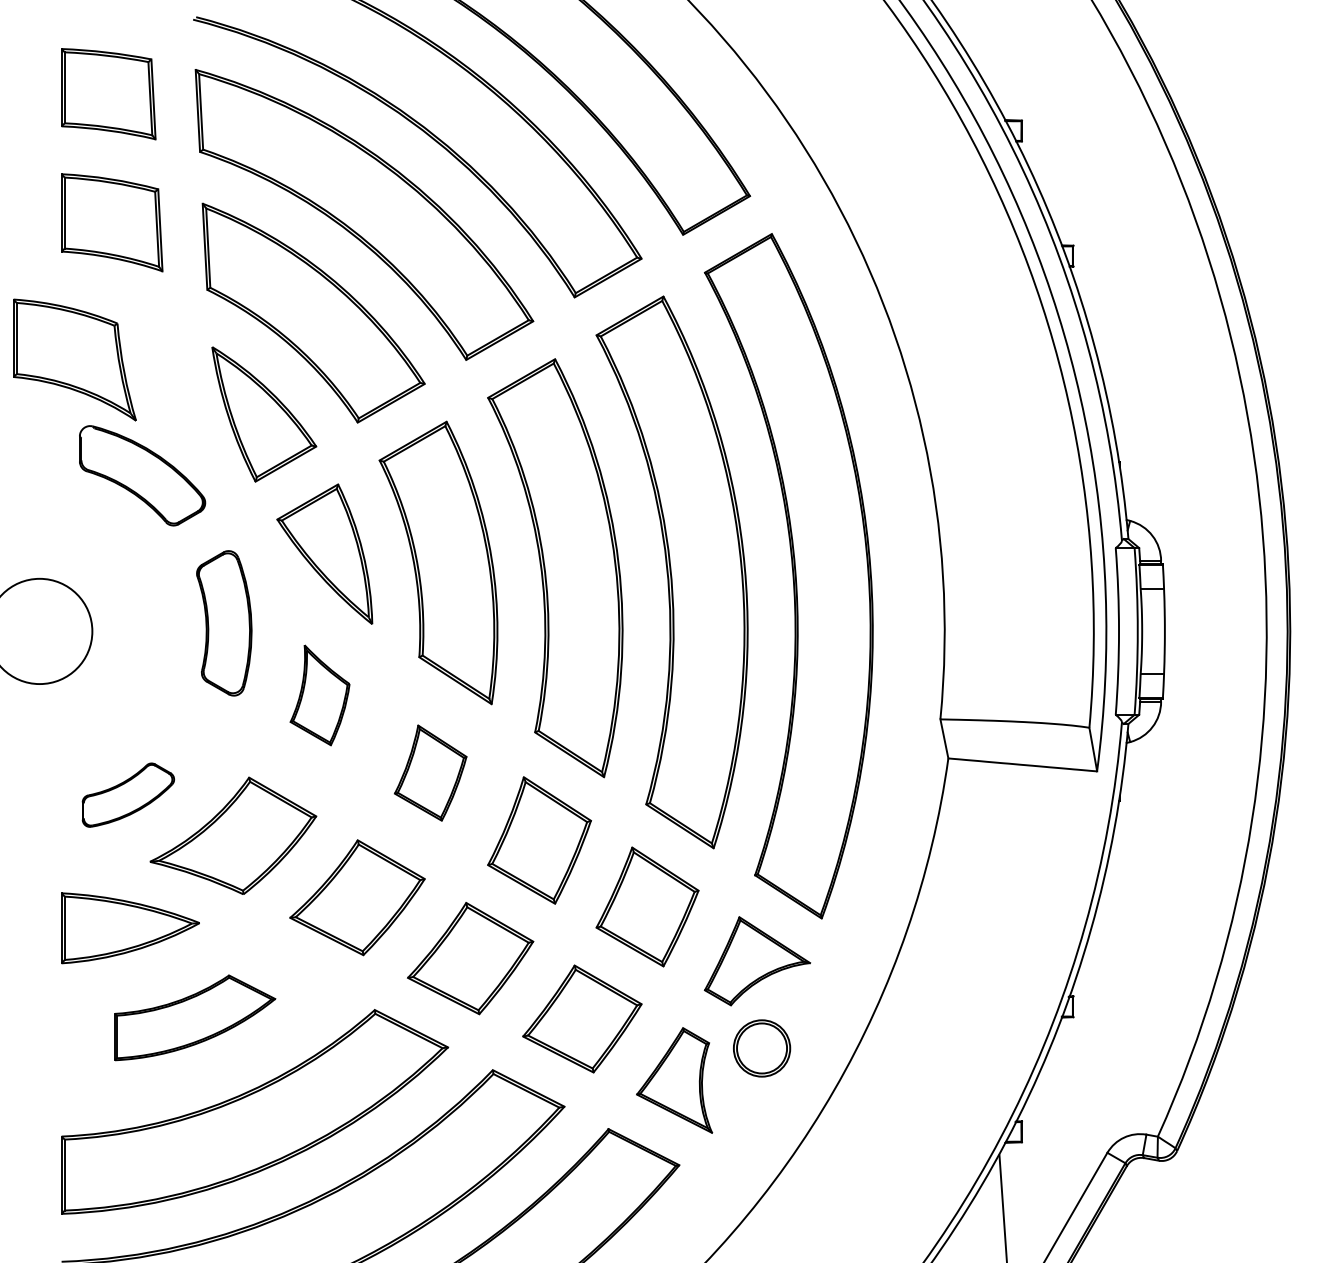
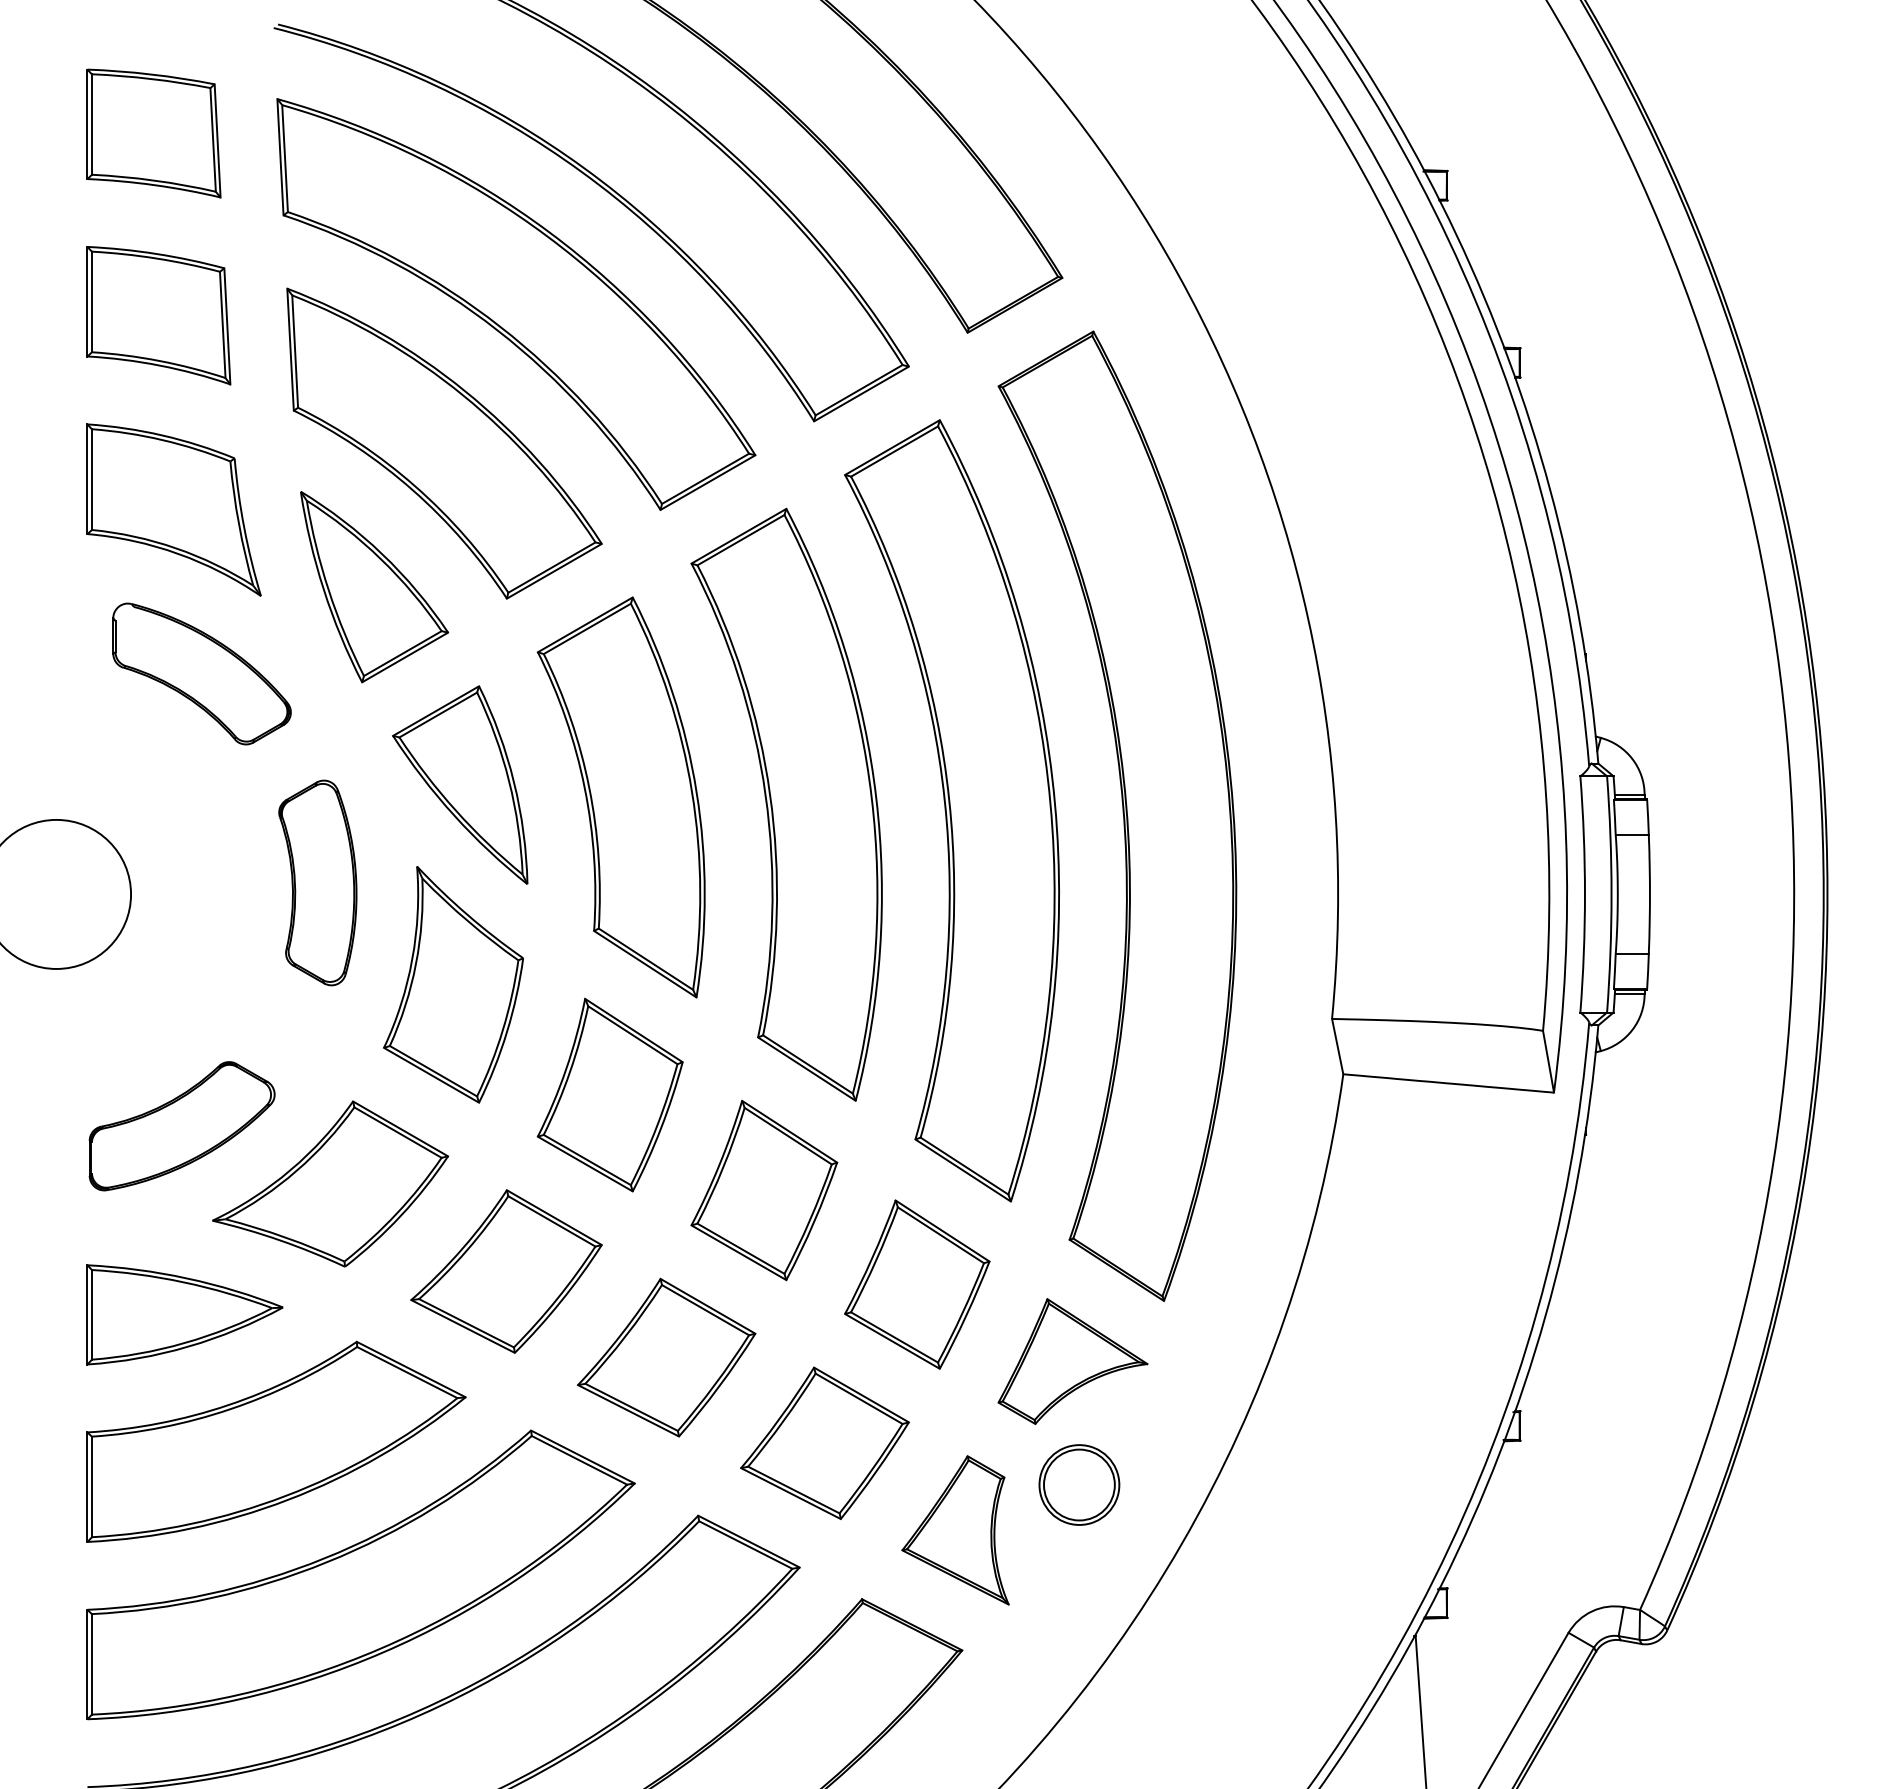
part: (74, 359) -> (173, 509), moved
part: (320, 695) -> (453, 984), size x1.67
part: (430, 772) -> (609, 1094), size x1.43
part: (128, 795) -> (181, 1126), size x1.43
part: (195, 1017) -> (276, 1441), size x1.67

